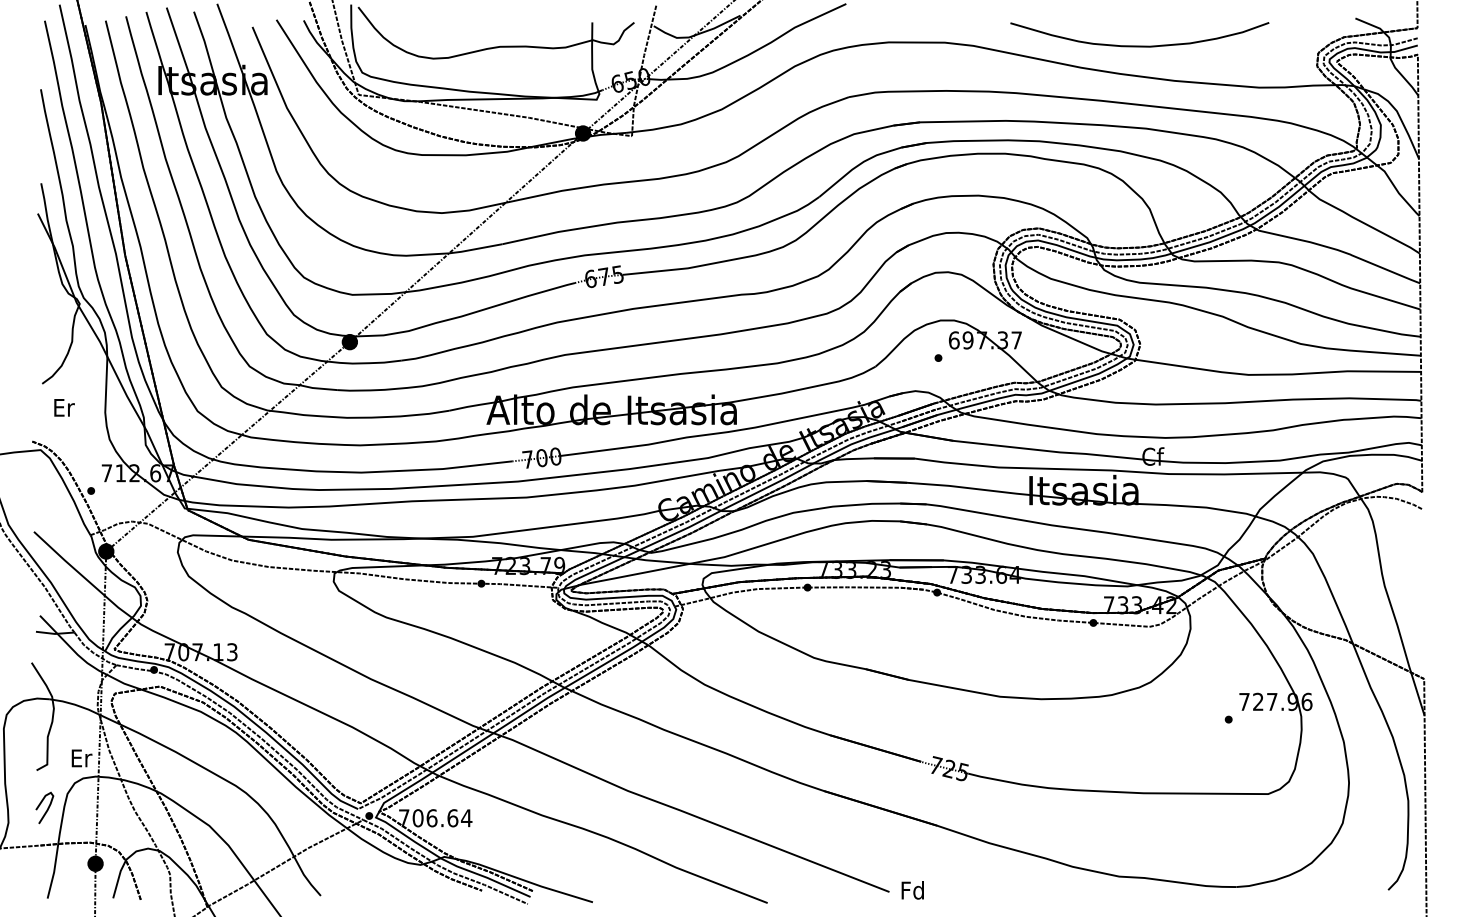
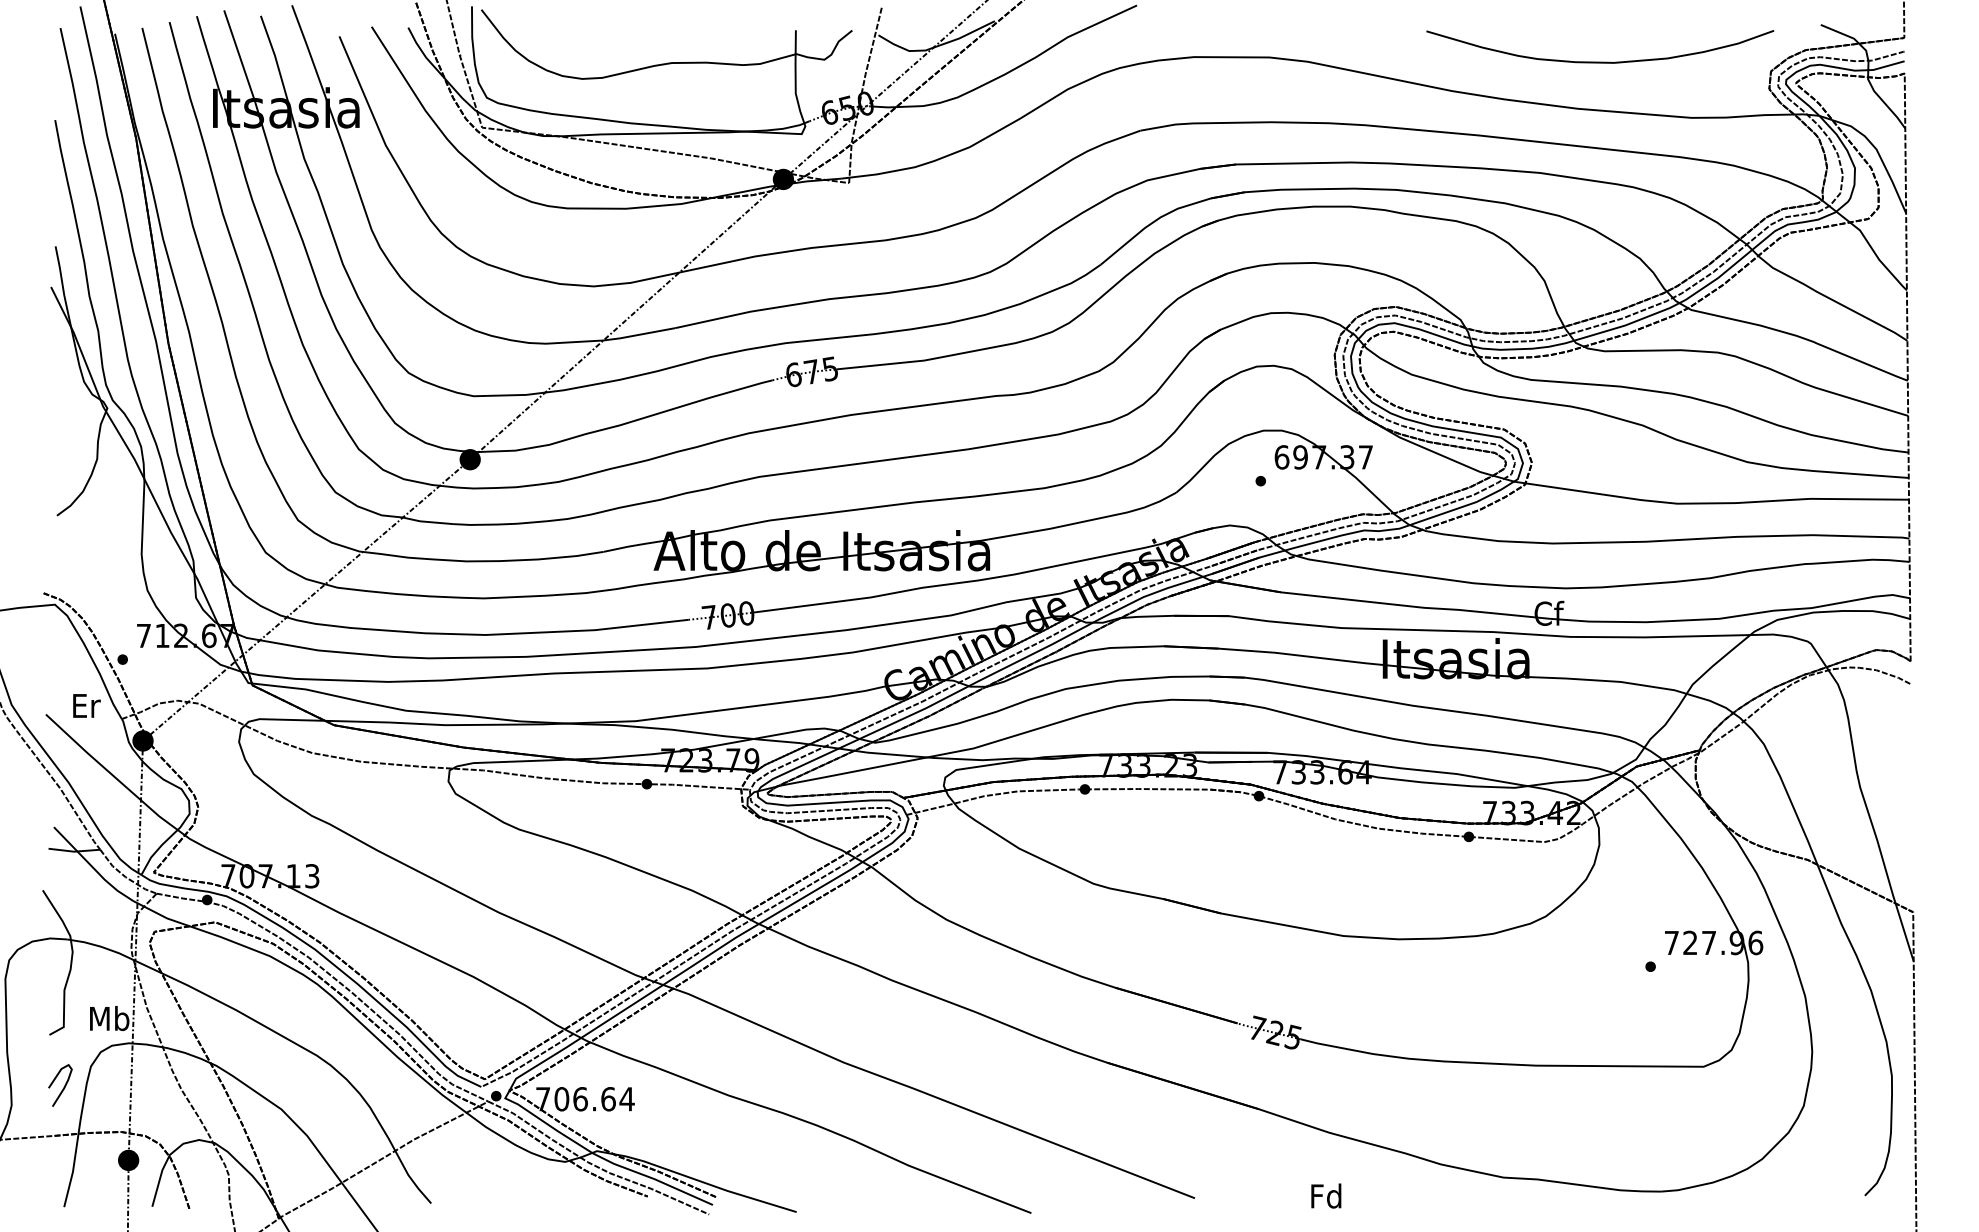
curve: (1140, 45) -> (1600, 61), moved
text: (64, 407) -> (86, 705), moved
text: (81, 758) -> (109, 1018), Er -> Mb
text: (912, 889) -> (1326, 1195), moved

